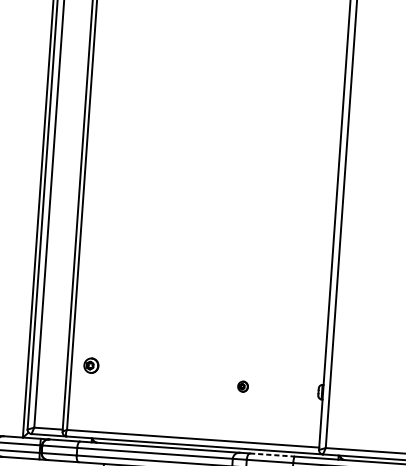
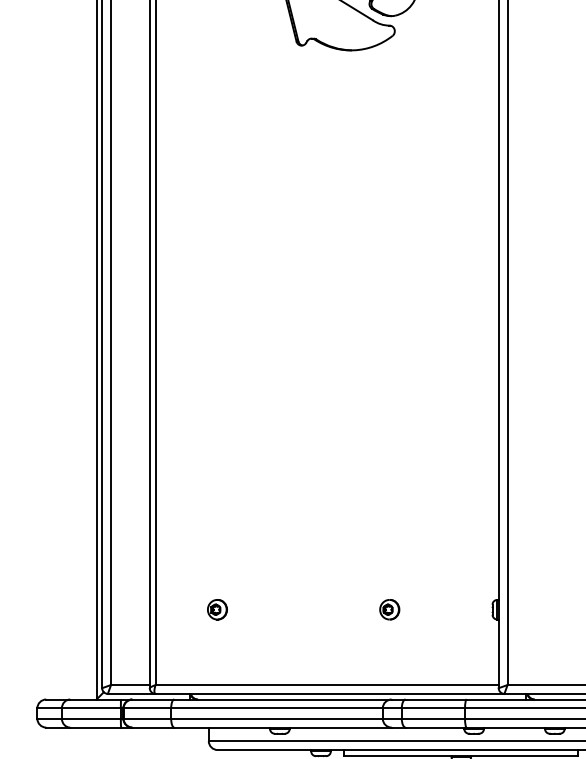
part: (91, 365) -> (217, 609), moved
part: (242, 386) -> (389, 609), size x1.43
line: (272, 455) -> (436, 699), dashed -> solid

